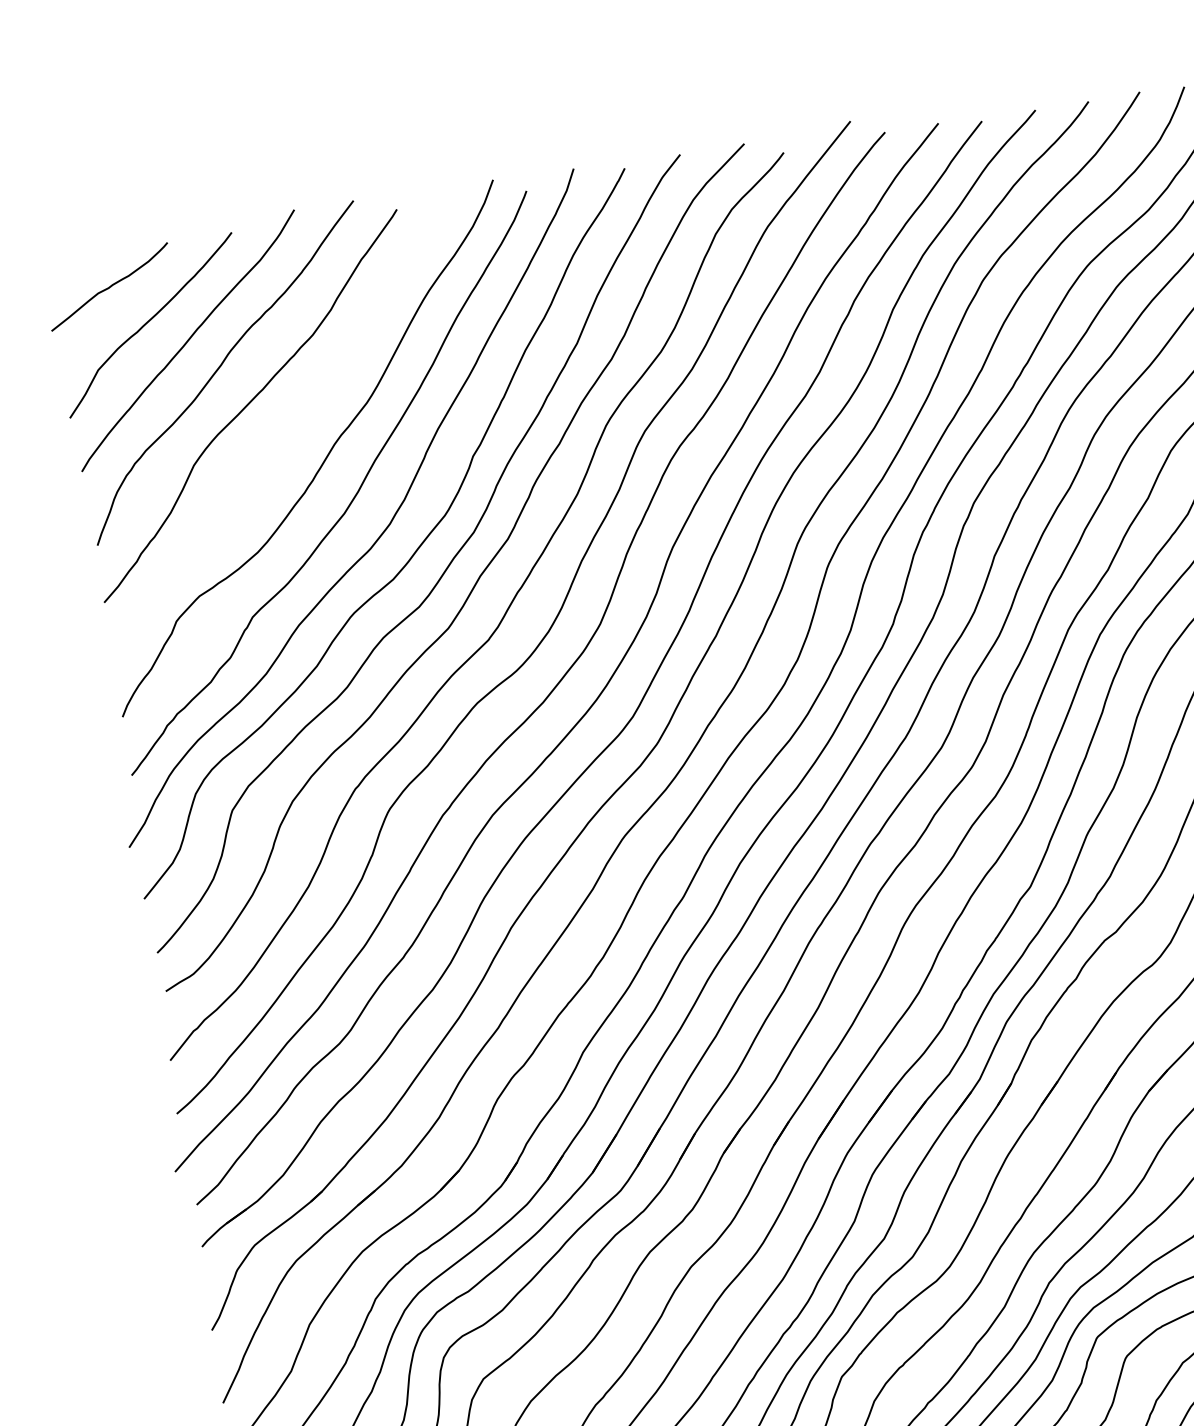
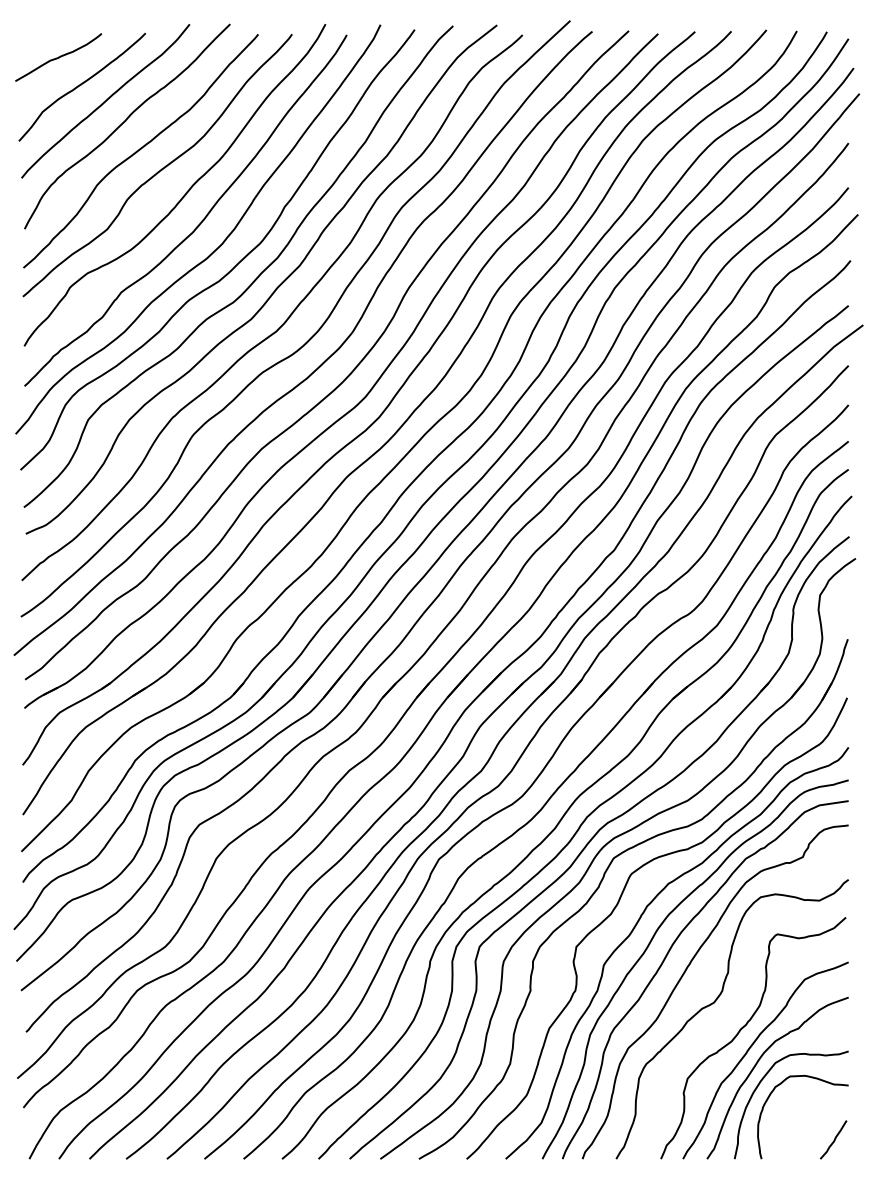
curve: (284, 426) -> (161, 168), added

